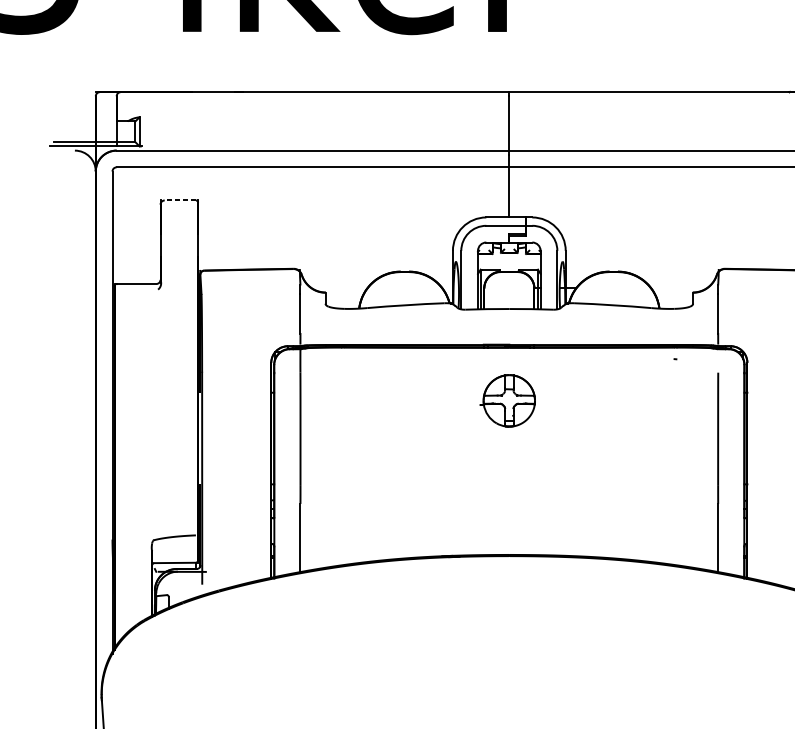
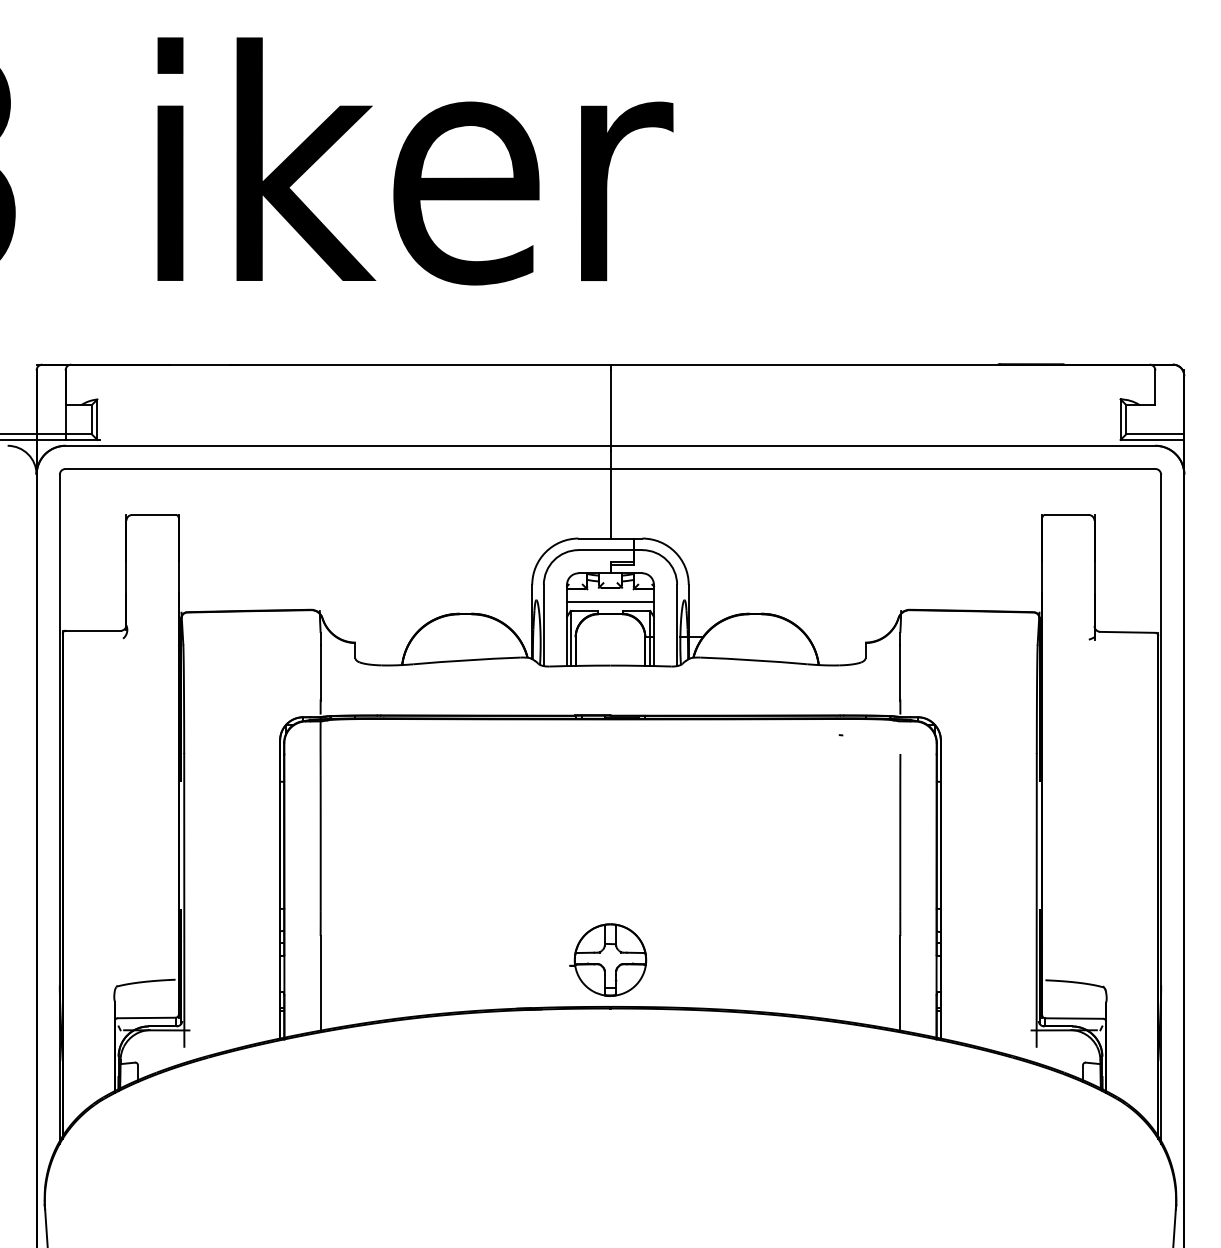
line: (180, 200) -> (154, 514), dashed -> solid
line: (509, 263) -> (610, 602), added
part: (507, 400) -> (608, 959), moved

